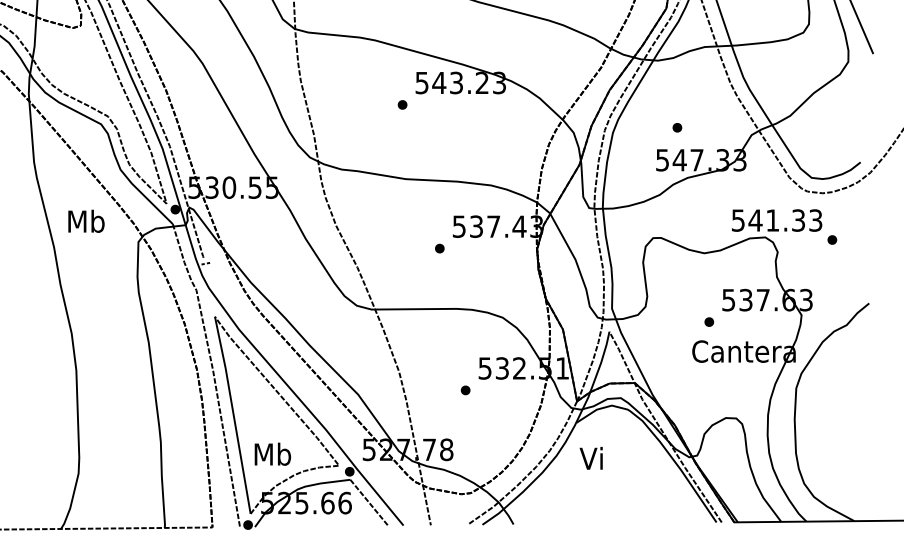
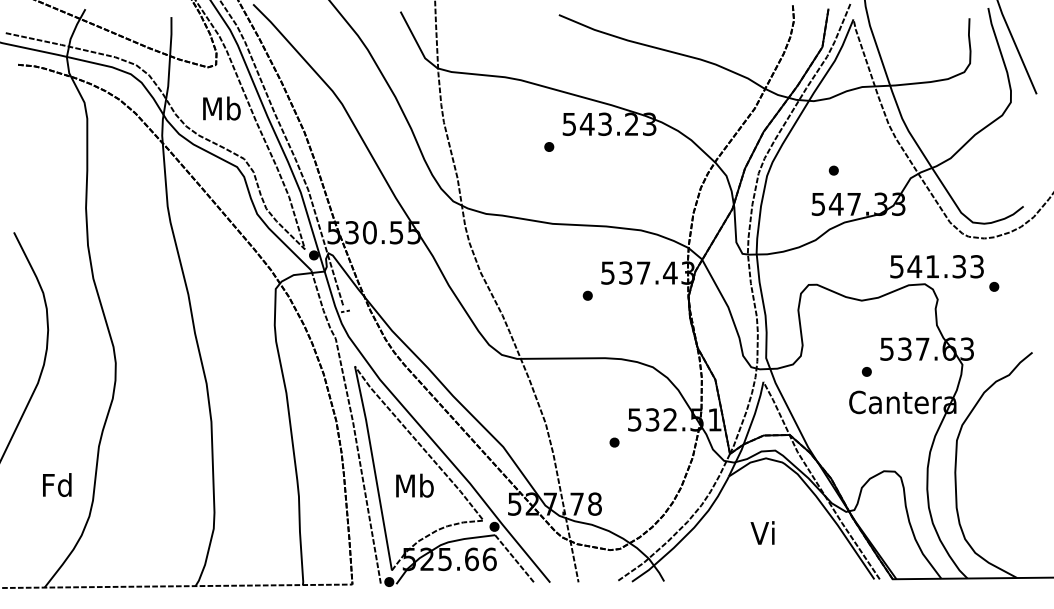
text: (86, 221) -> (221, 108), moved
text: (272, 454) -> (414, 485), moved
text: (591, 457) -> (762, 532), moved

